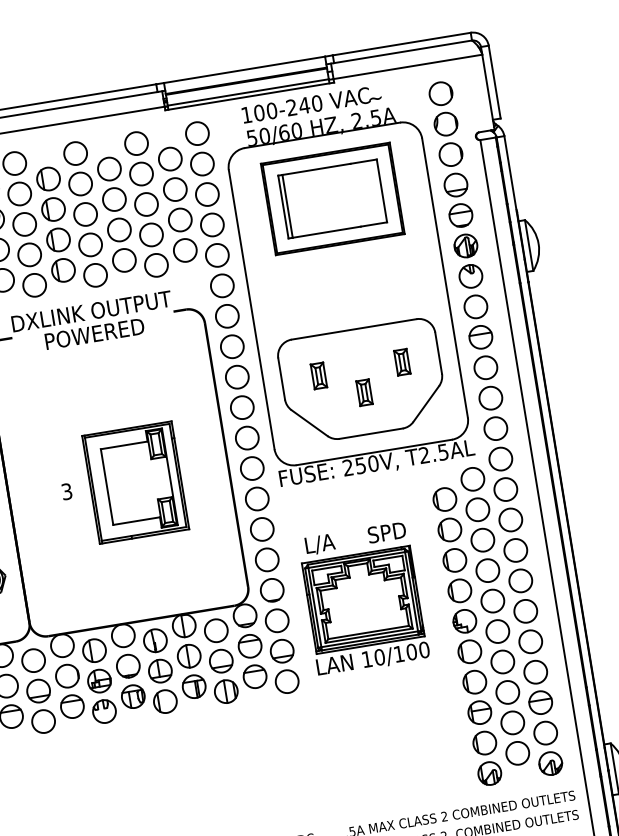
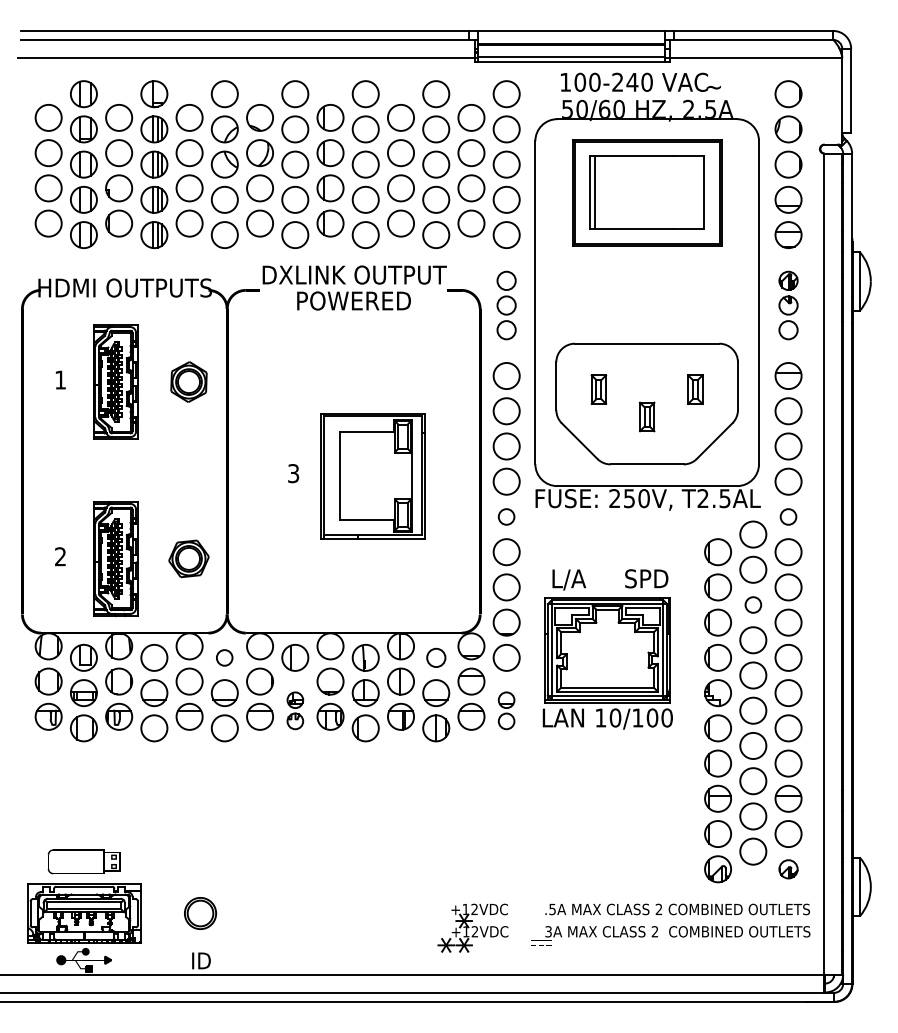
part: (470, 276) -> (788, 305), size x0.7
part: (227, 316) -> (506, 305), size x0.7
circle: (500, 458) -> (788, 516), size x0.6
circle: (257, 498) -> (506, 516), size x0.6
circle: (482, 539) -> (753, 604), size x0.6
circle: (216, 630) -> (436, 657), size x0.7
circle: (33, 660) -> (224, 657), size x0.6
part: (284, 666) -> (506, 710), size x0.6
part: (102, 696) -> (295, 710), size x0.6
part: (550, 763) -> (788, 869), size x0.7

